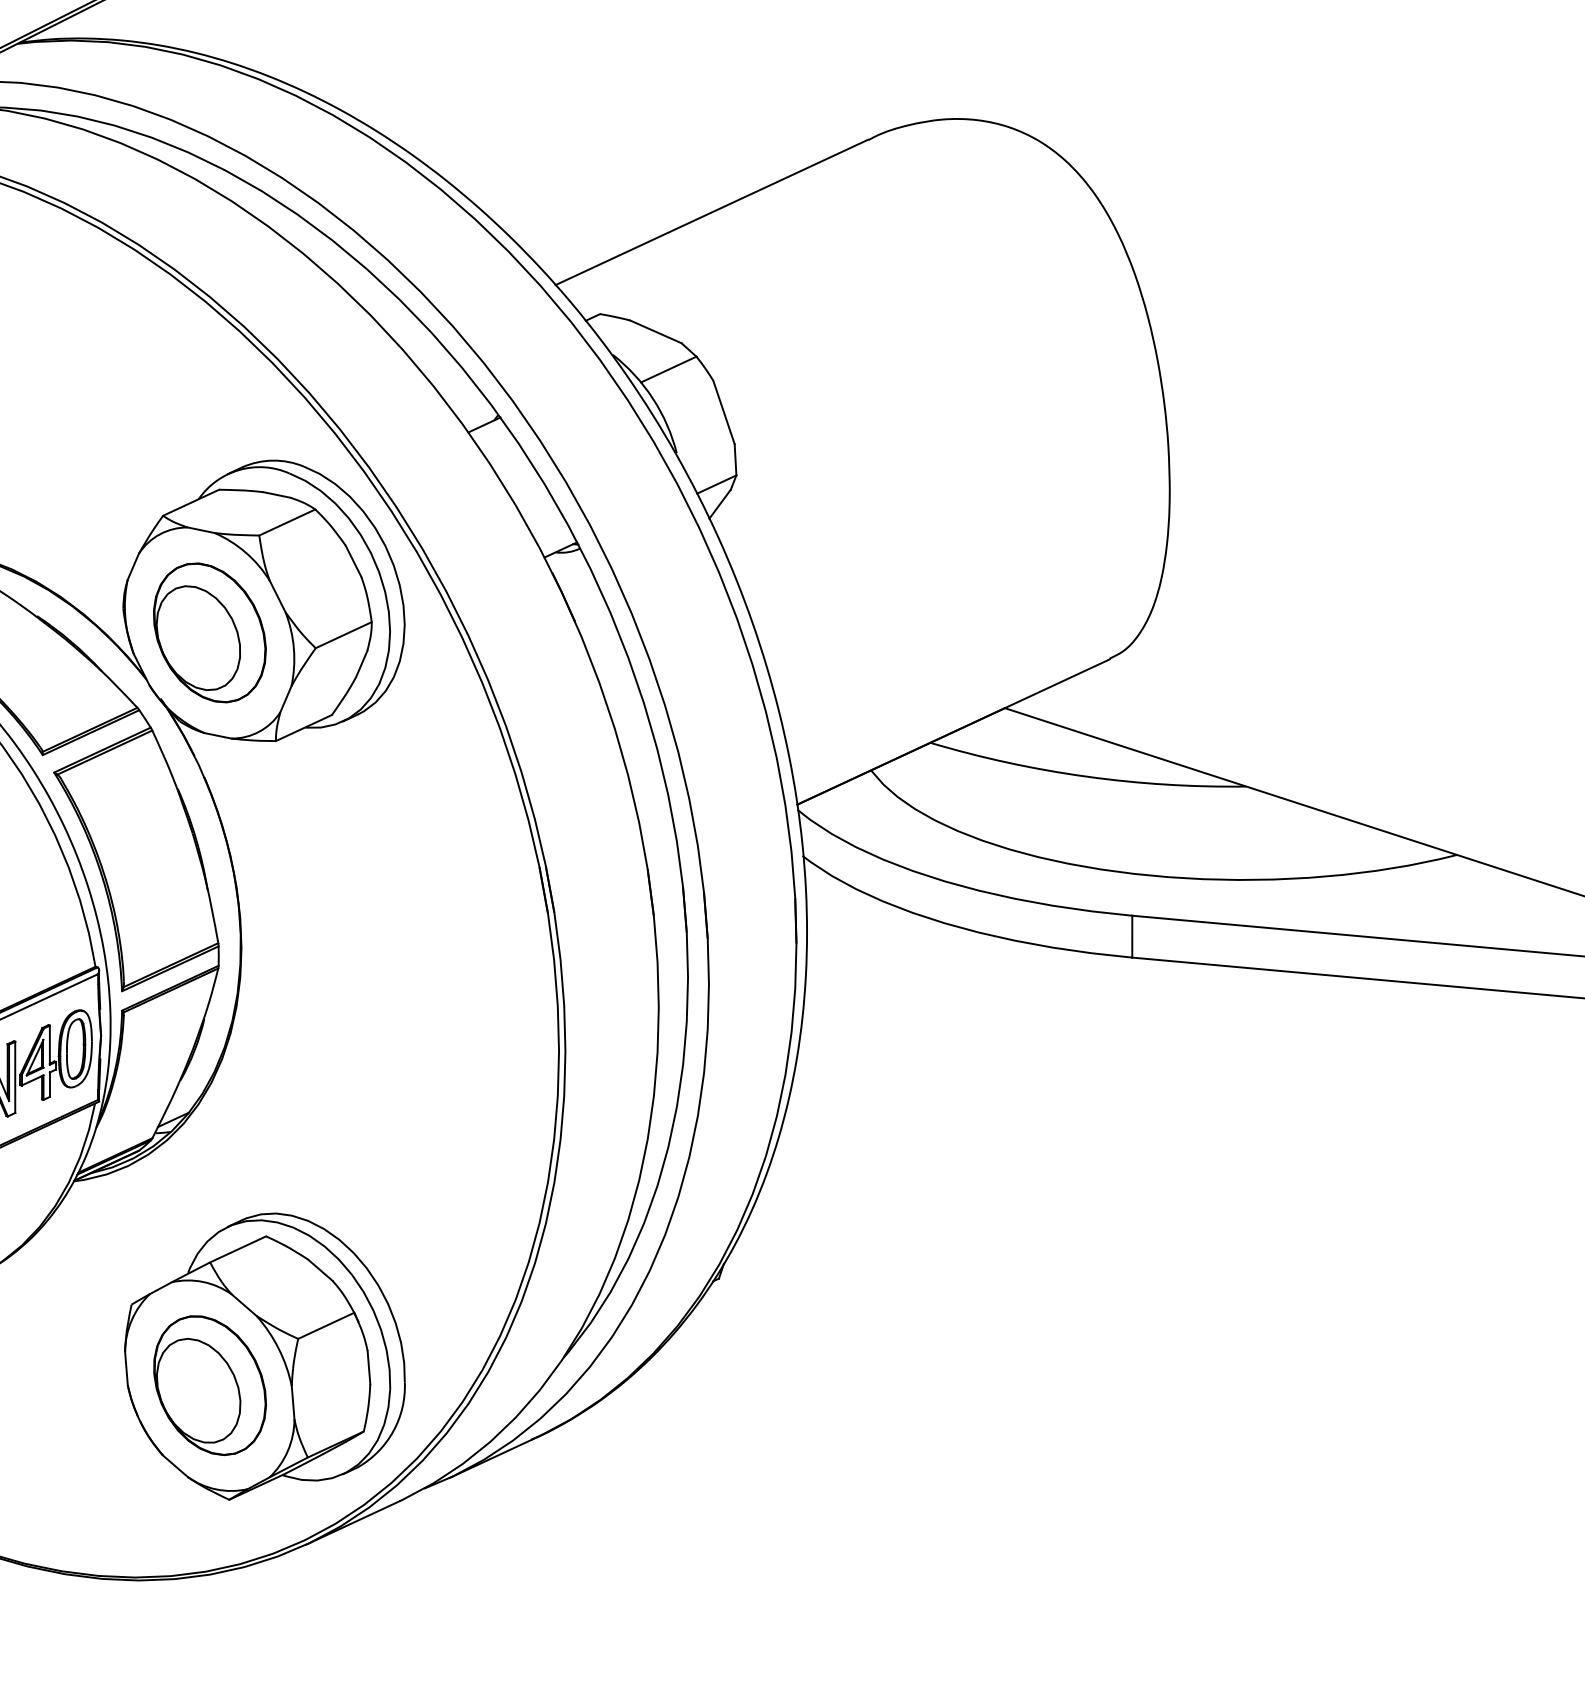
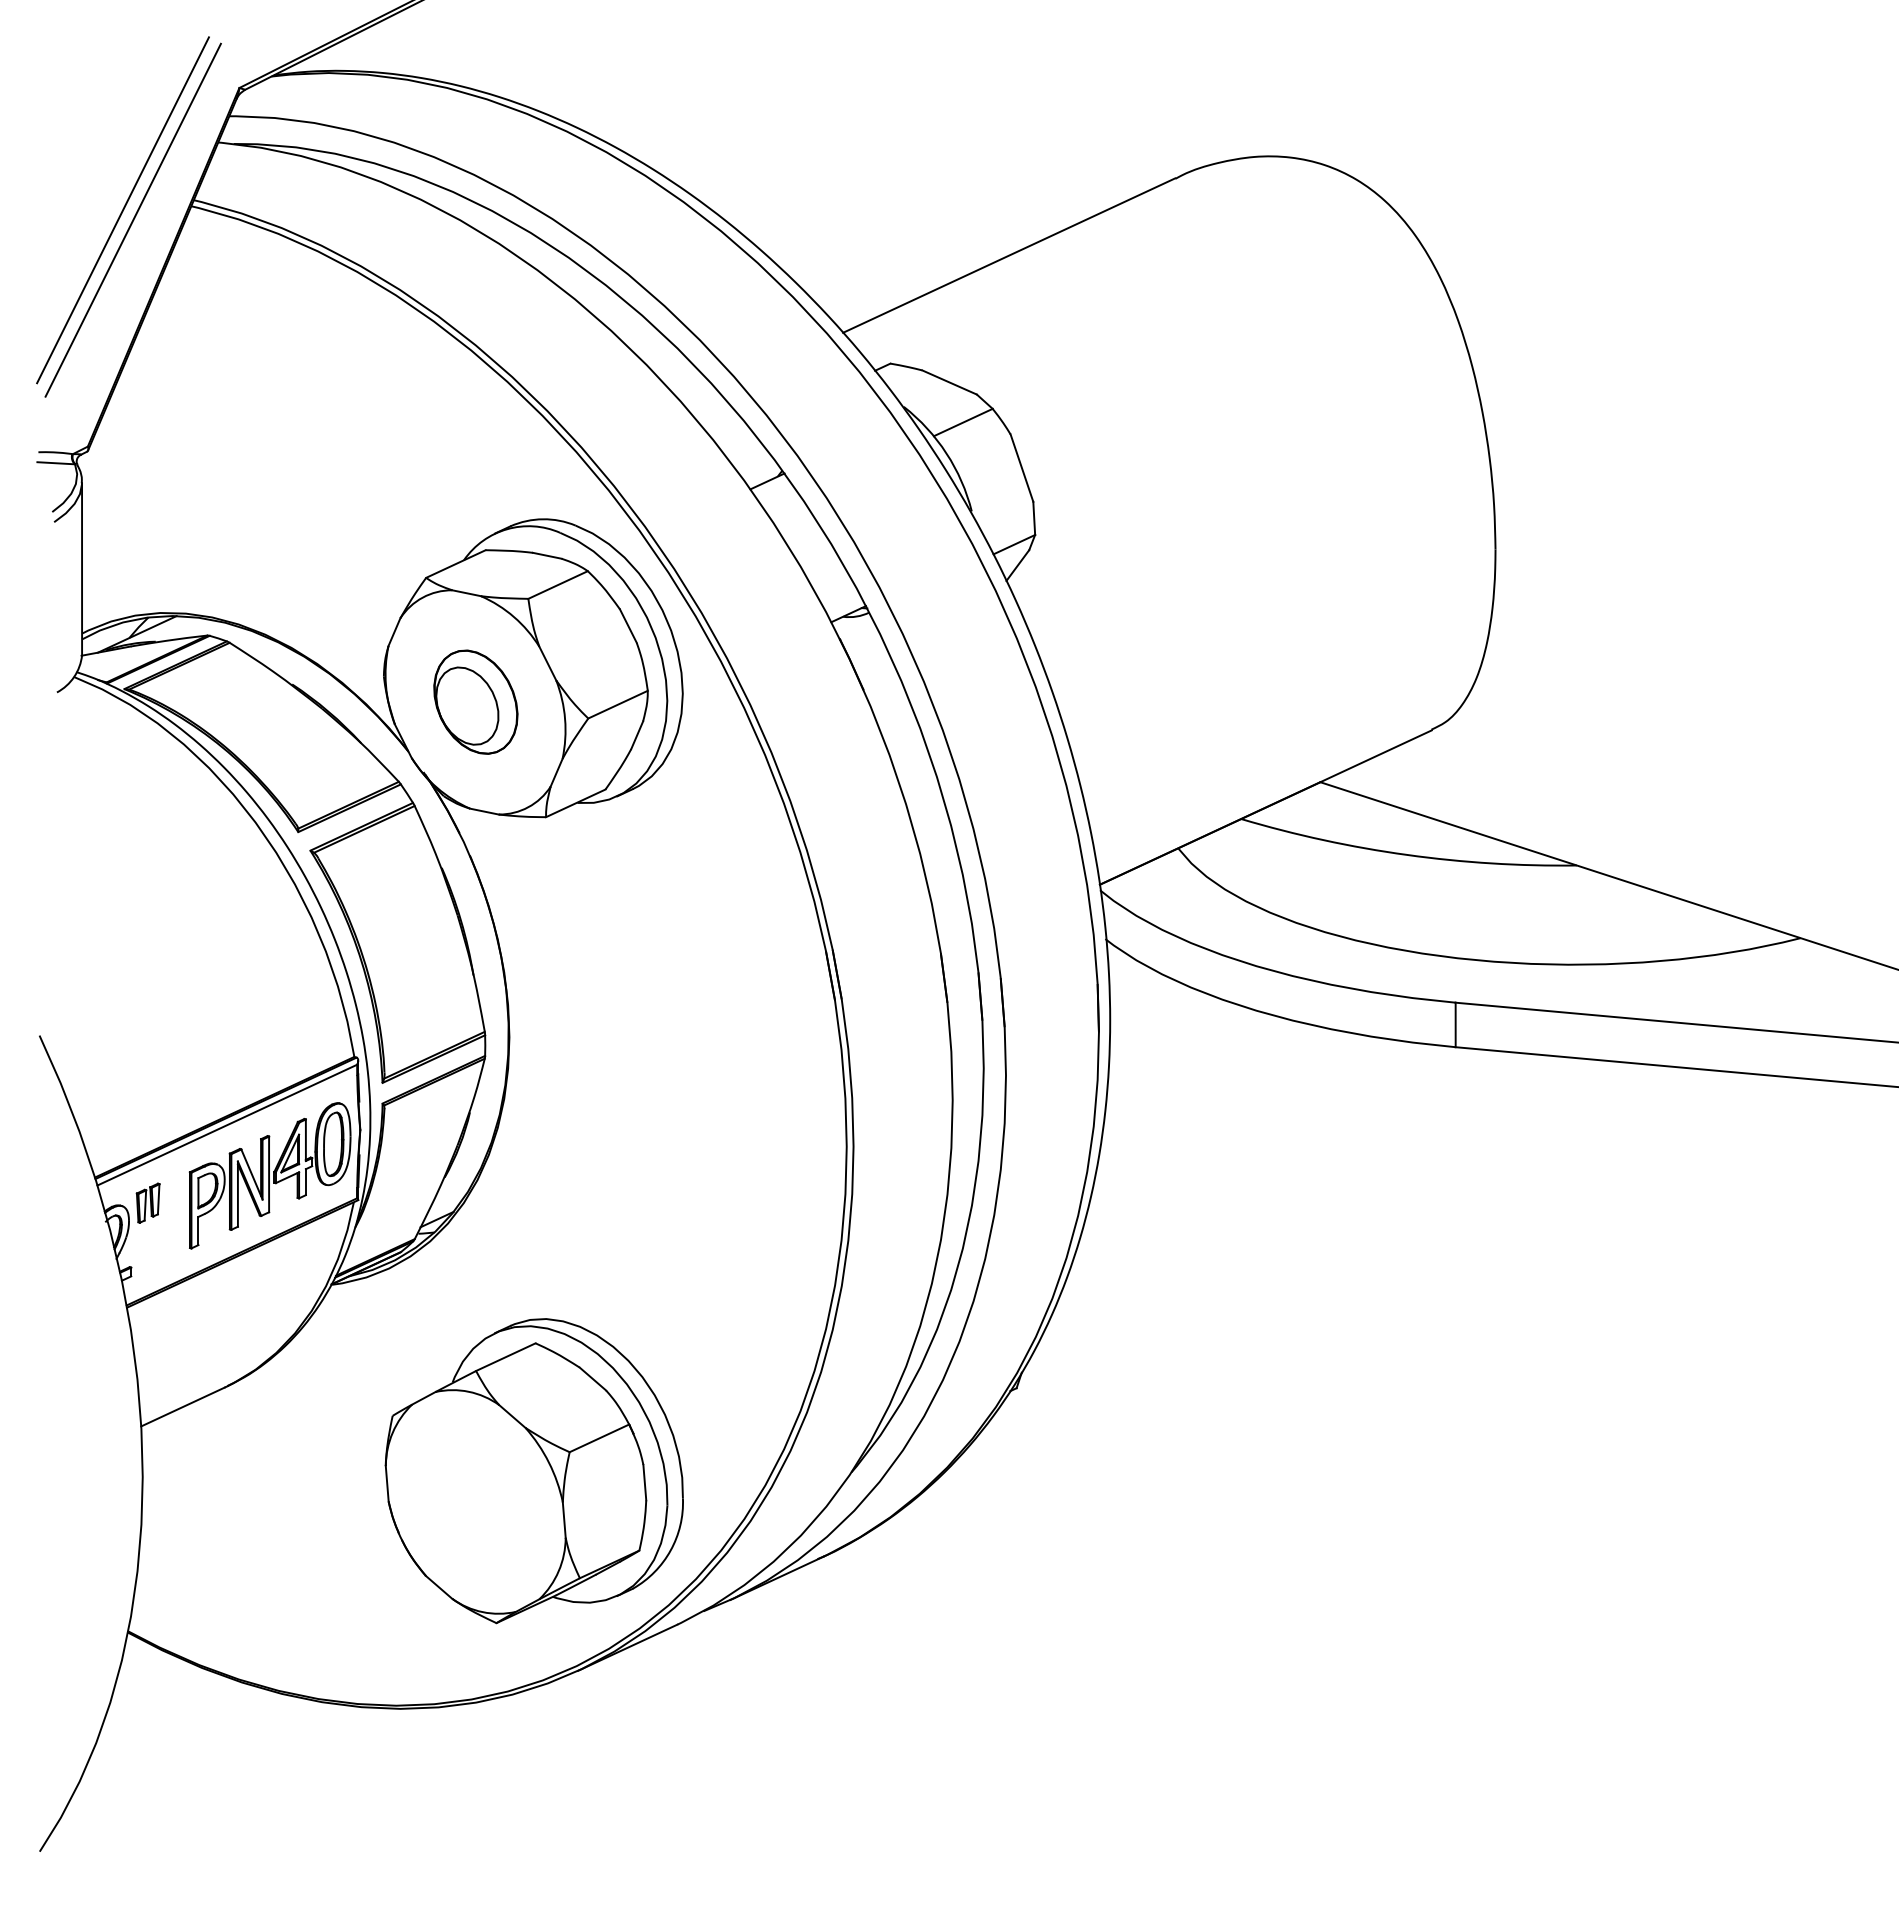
part: (209, 632) -> (475, 701), size x0.7
part: (209, 1385) -> (475, 1501), removed

